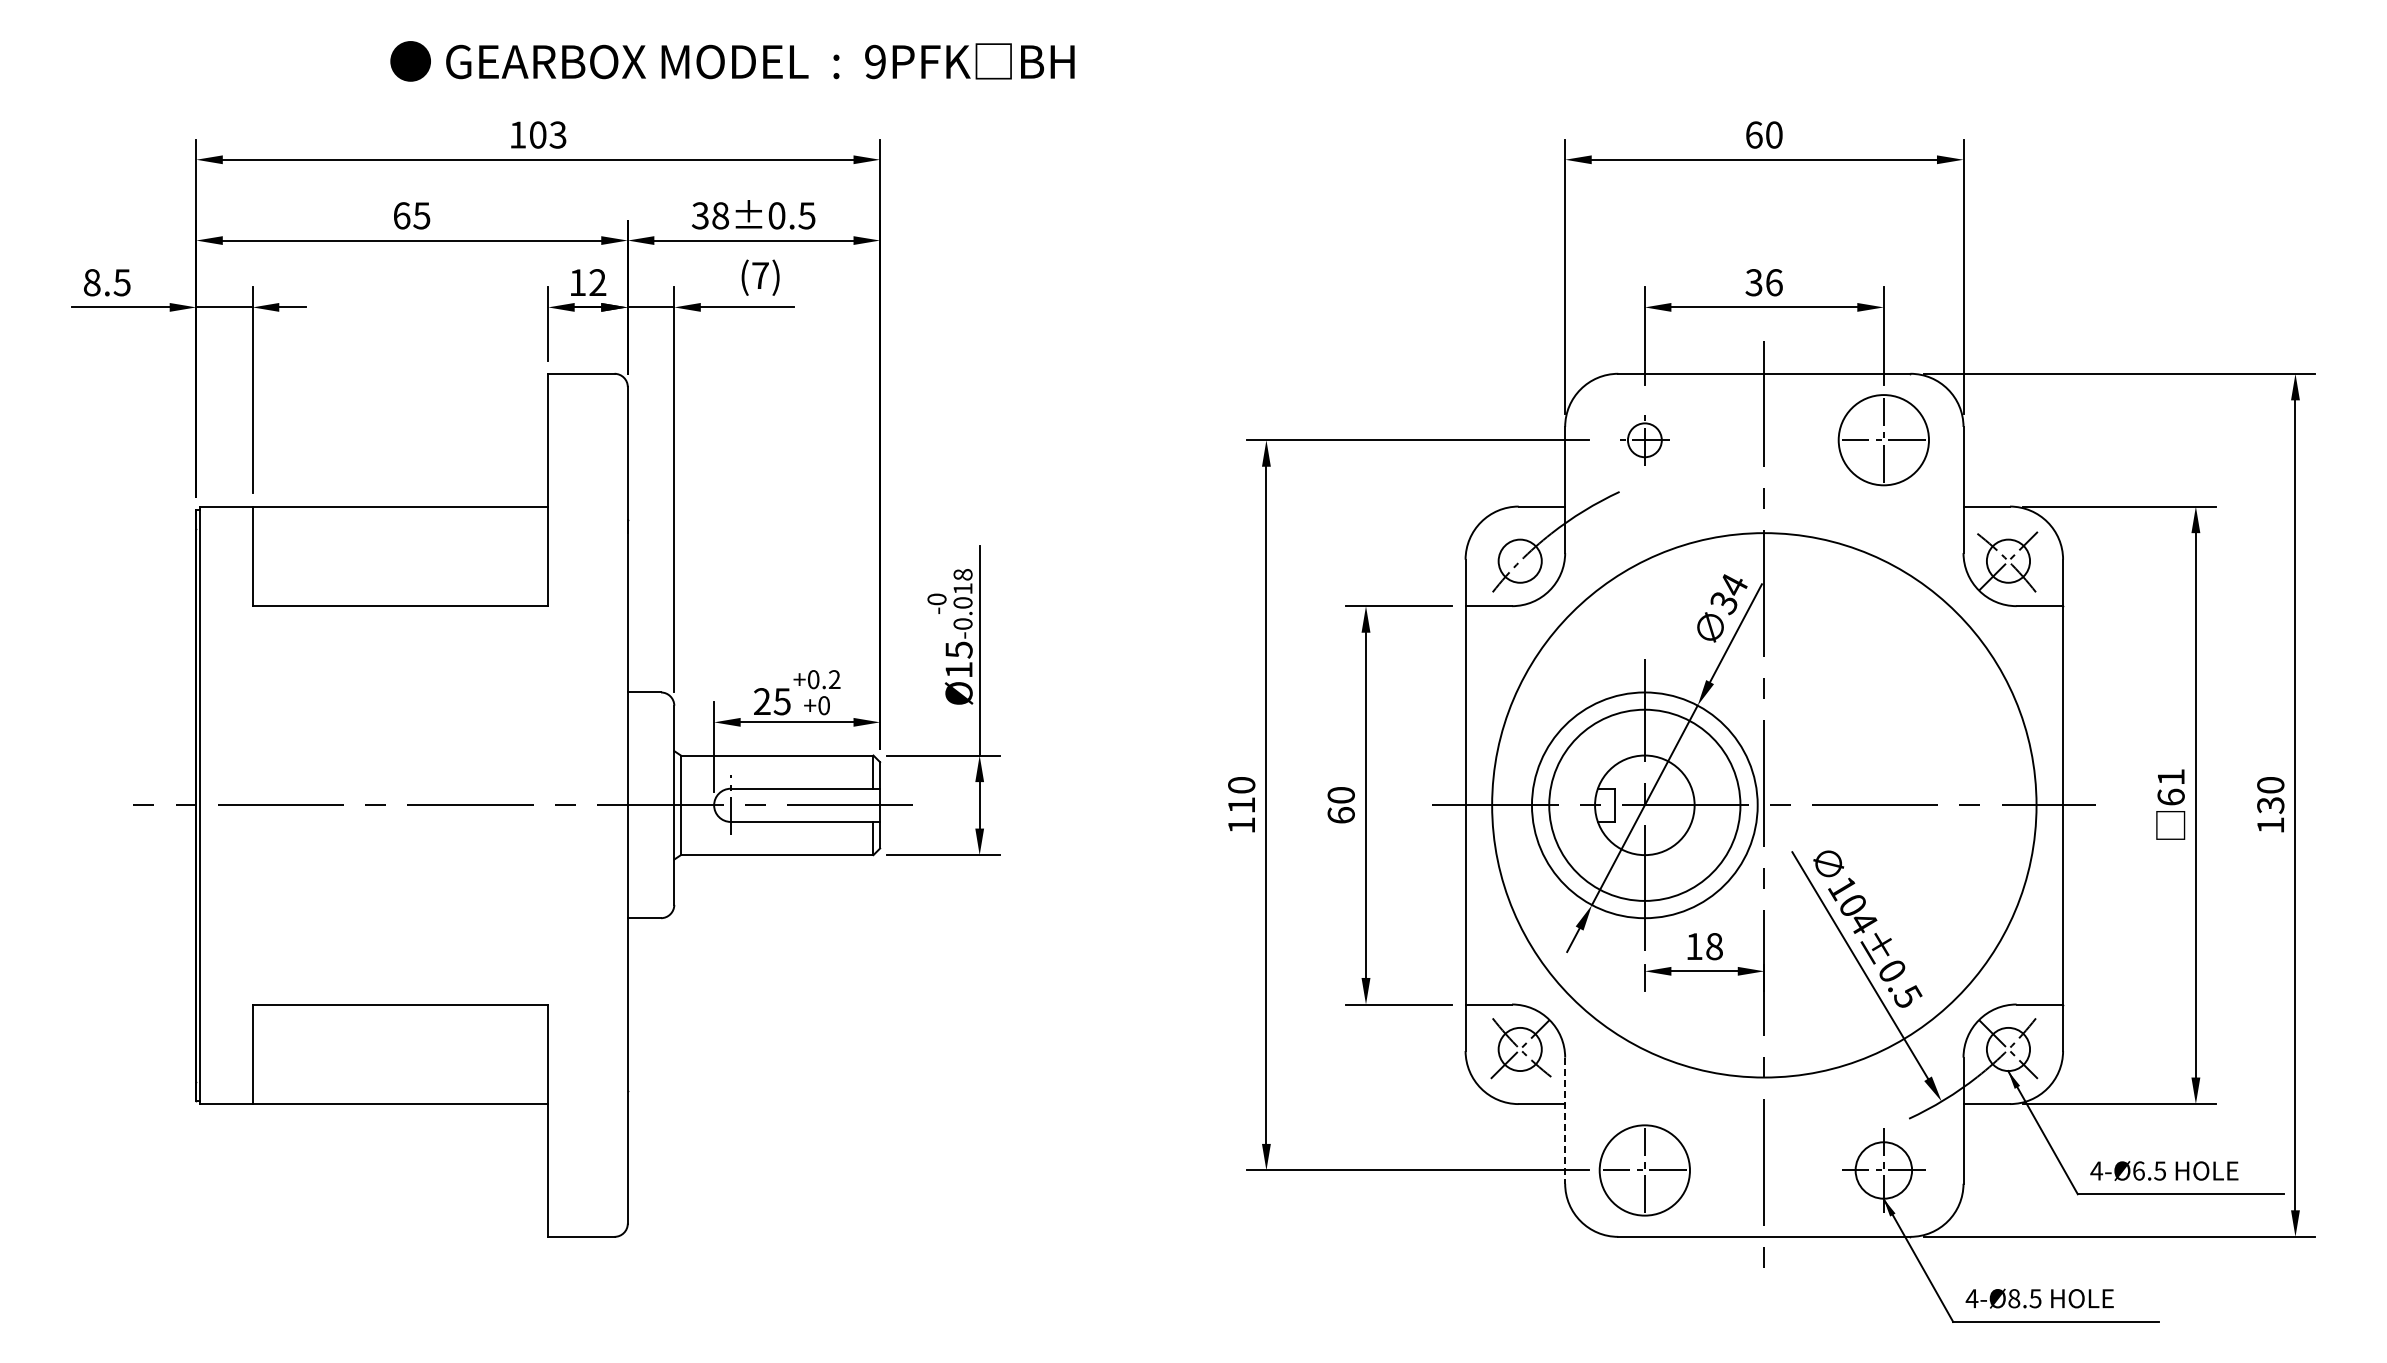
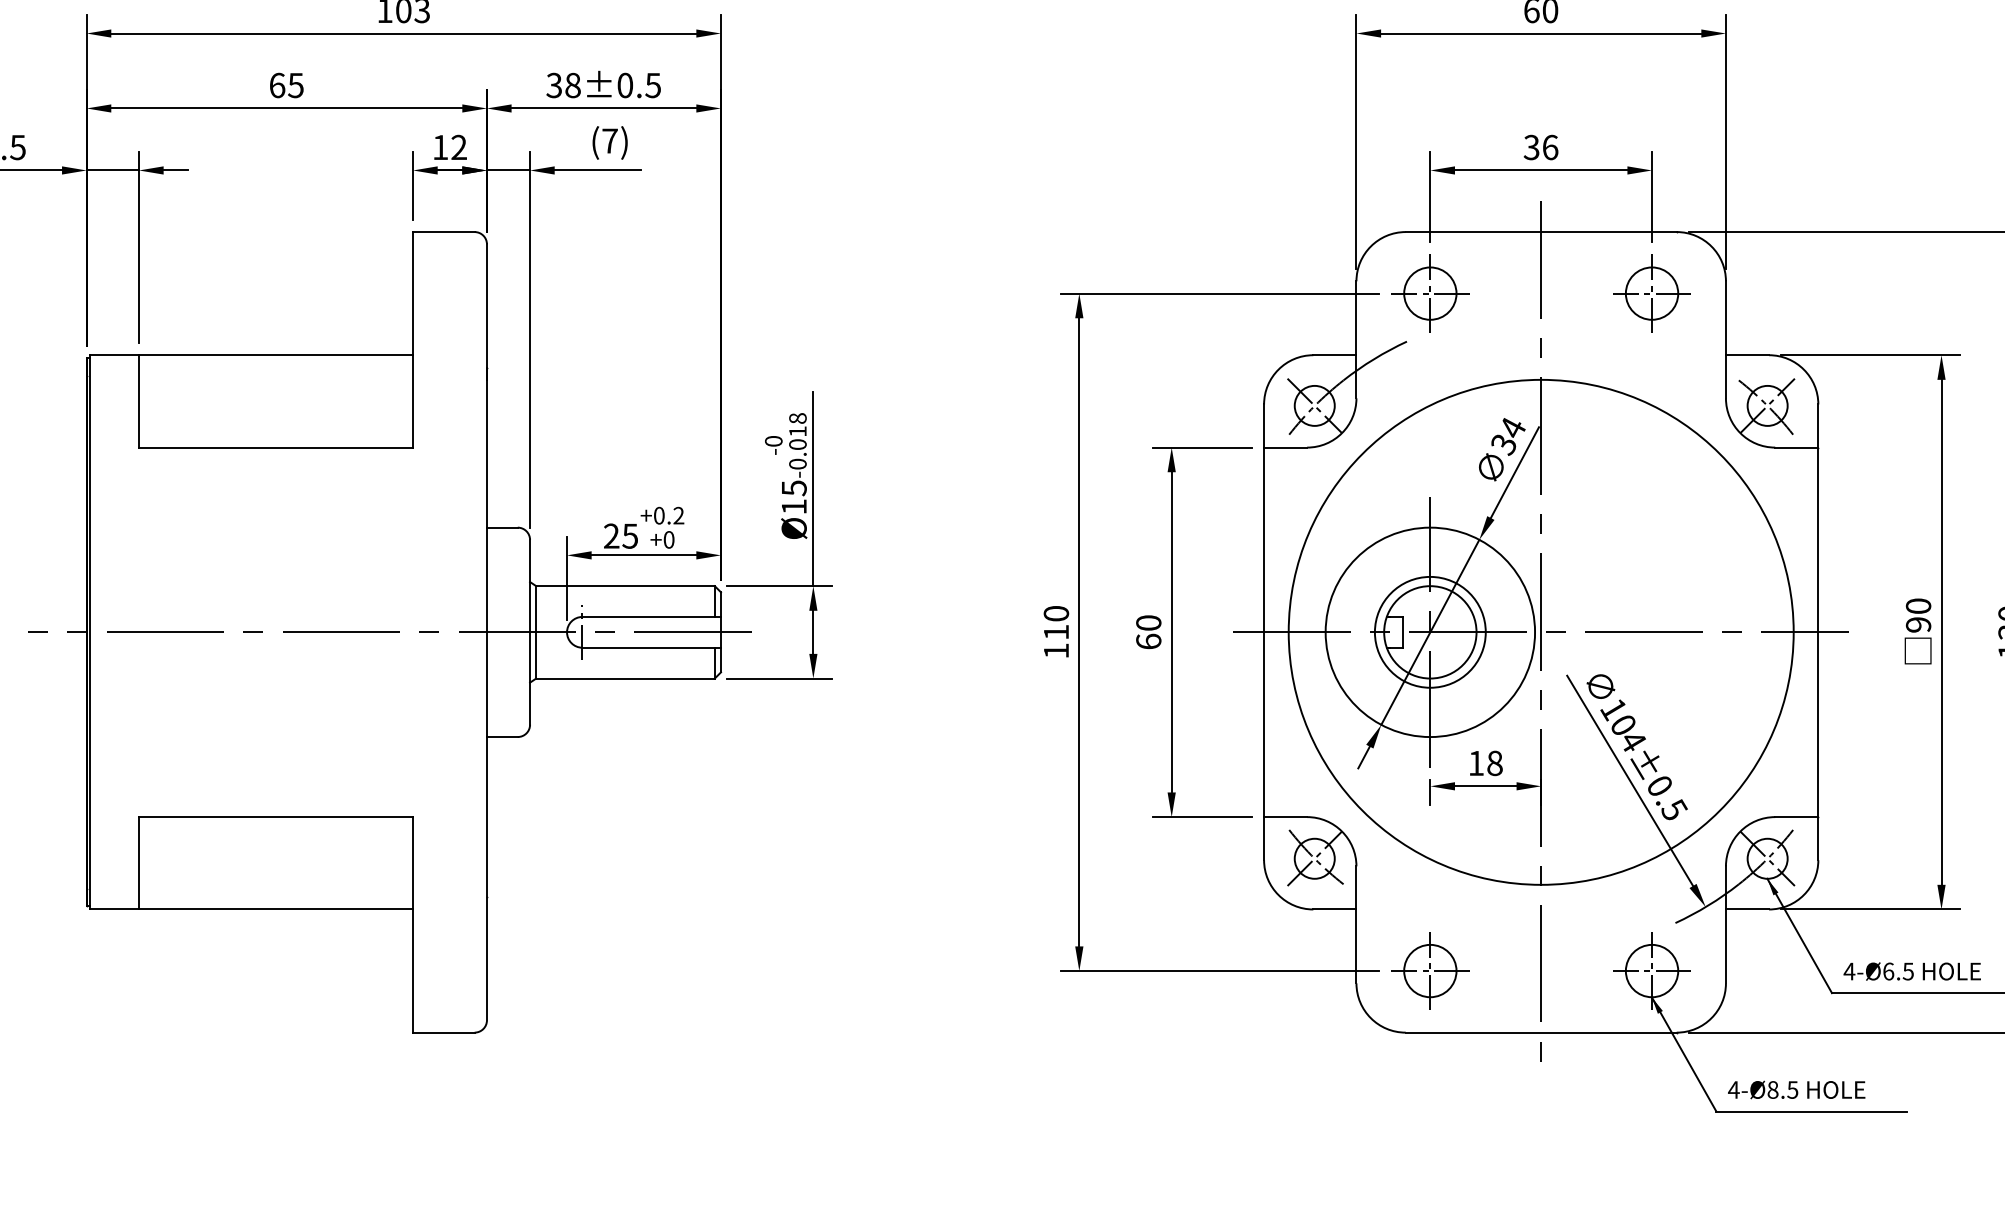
circle: (1883, 439) -> (1651, 292), size x0.62
part: (1644, 440) -> (1430, 293), size x1.67
line: (1519, 560) -> (1314, 405), added
text: (2170, 786) -> (1917, 614), 61 -> 90
circle: (1644, 805) -> (1430, 632), size x0.62
line: (1565, 1121) -> (1356, 925), dashed -> solid
circle: (1644, 1170) -> (1430, 971), size x0.62

